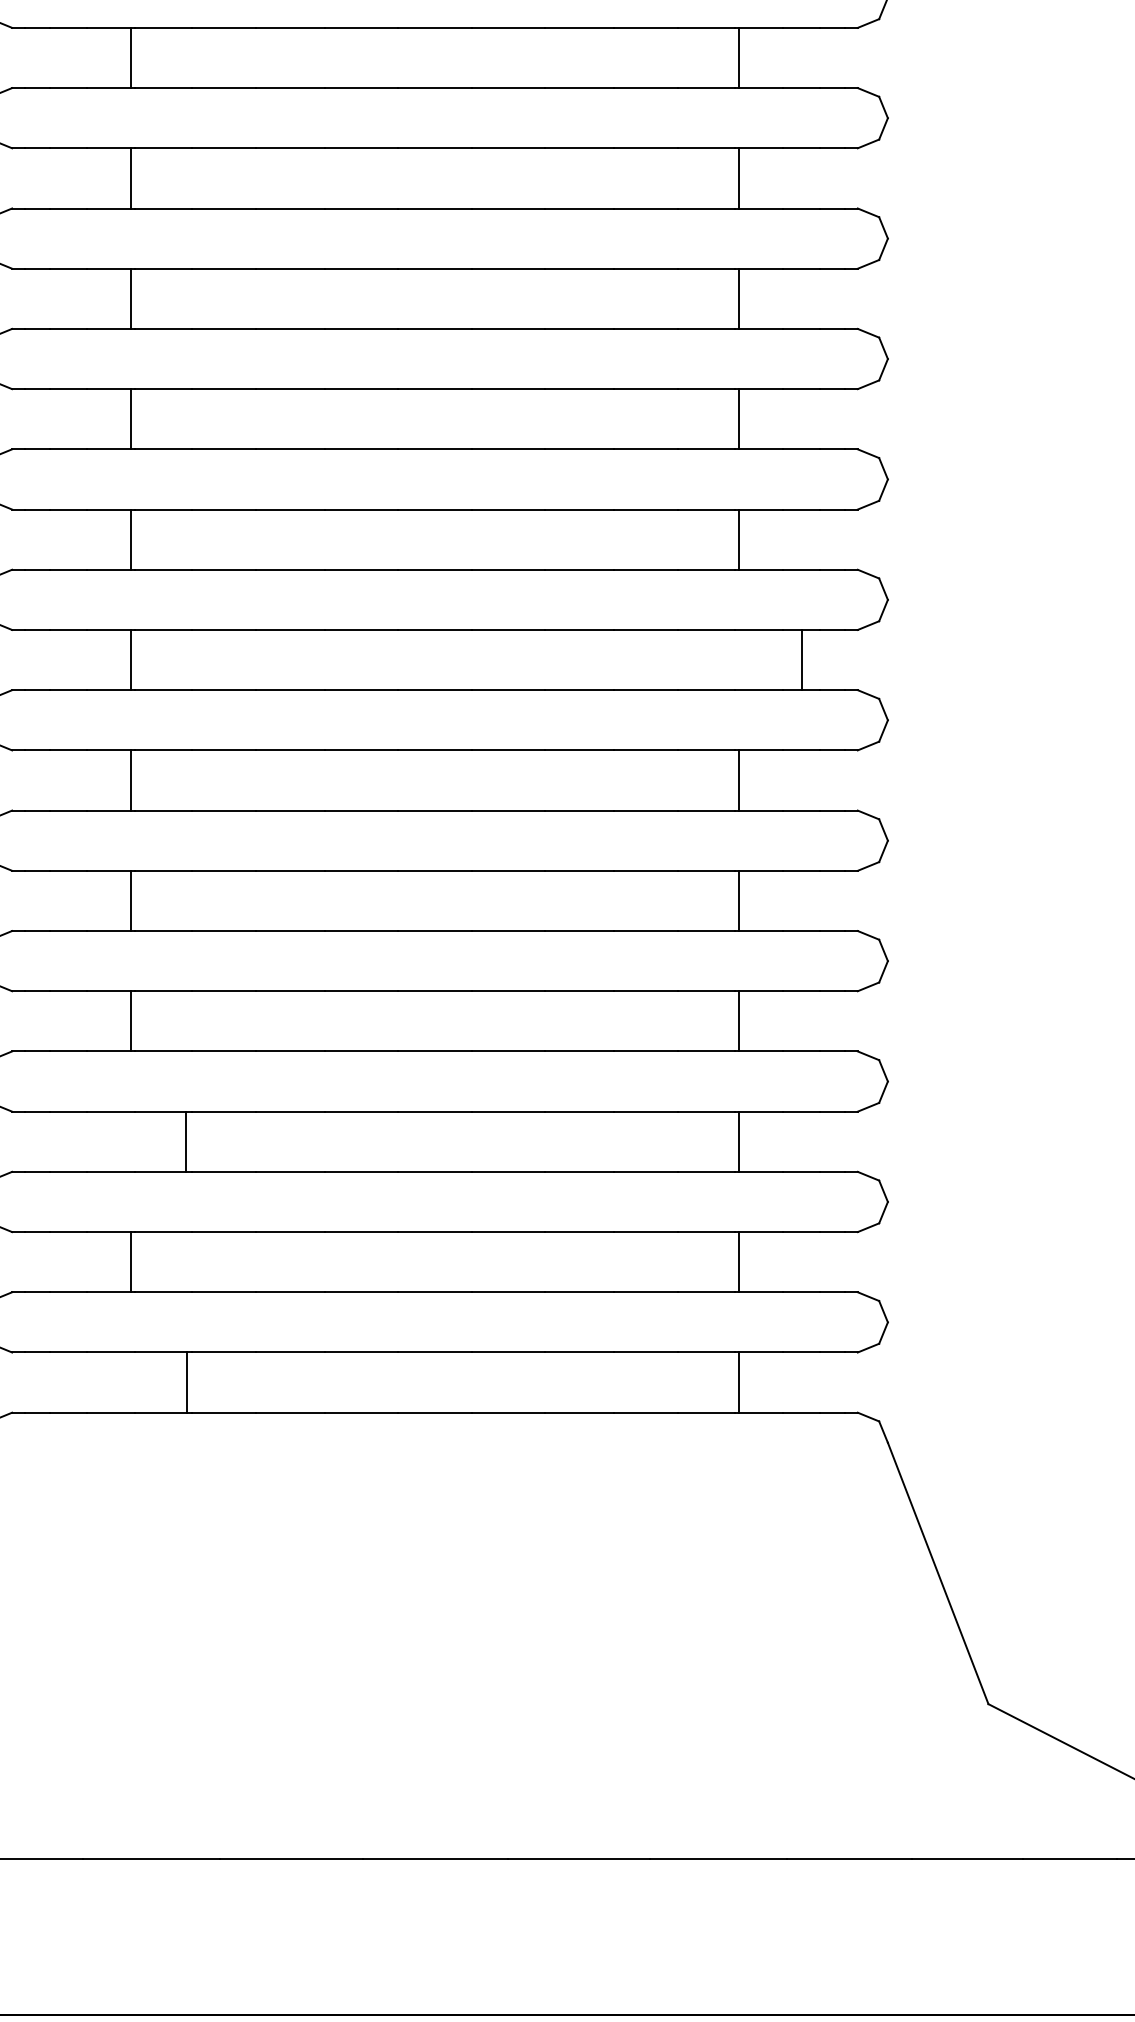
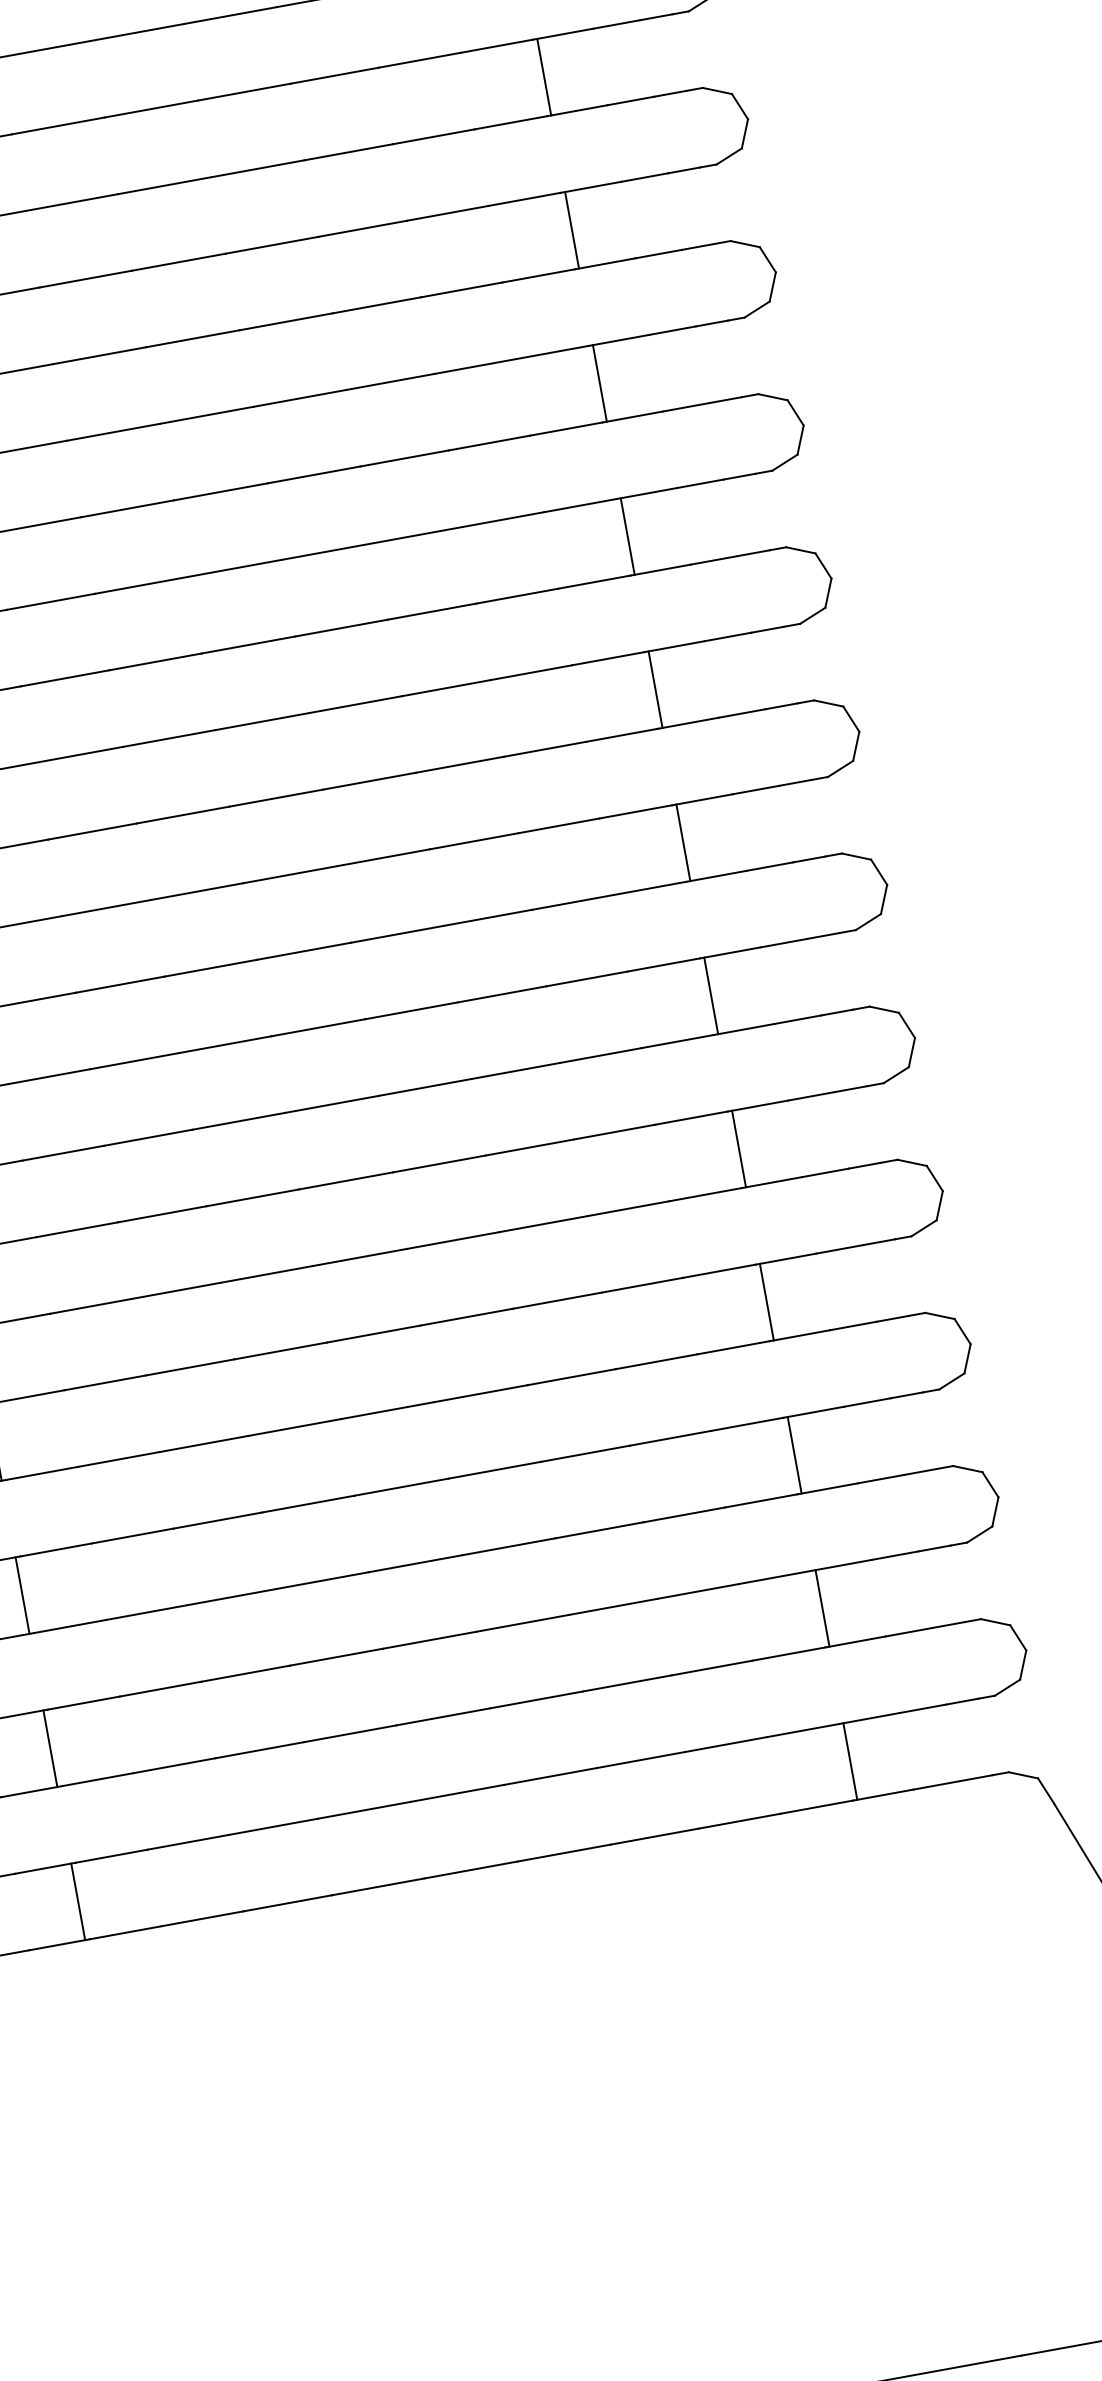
line: (801, 659) -> (683, 842), moved
line: (186, 1141) -> (22, 1595), moved
line: (187, 1382) -> (78, 1901), moved

